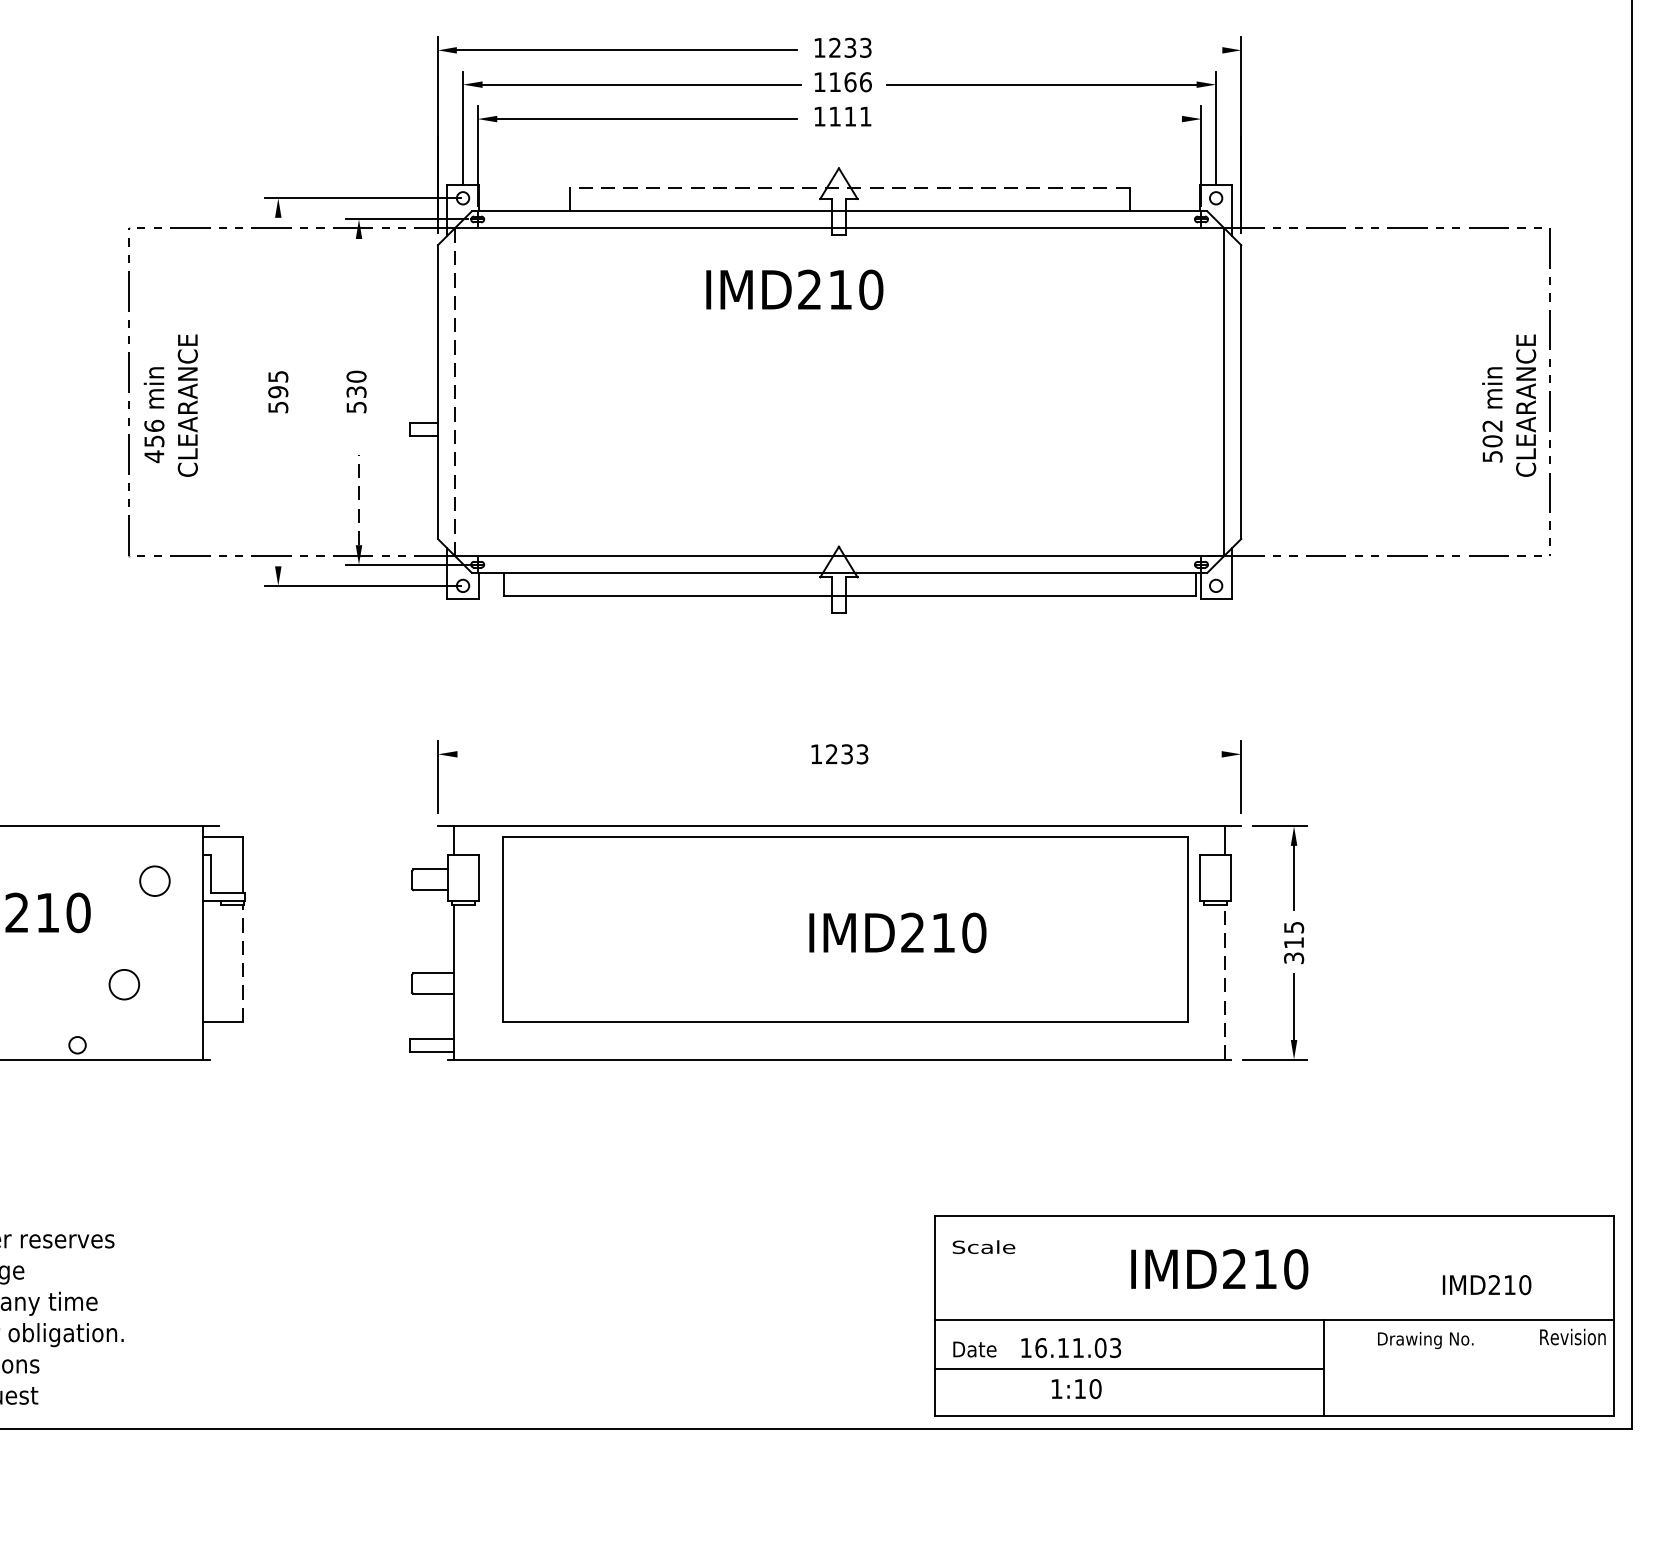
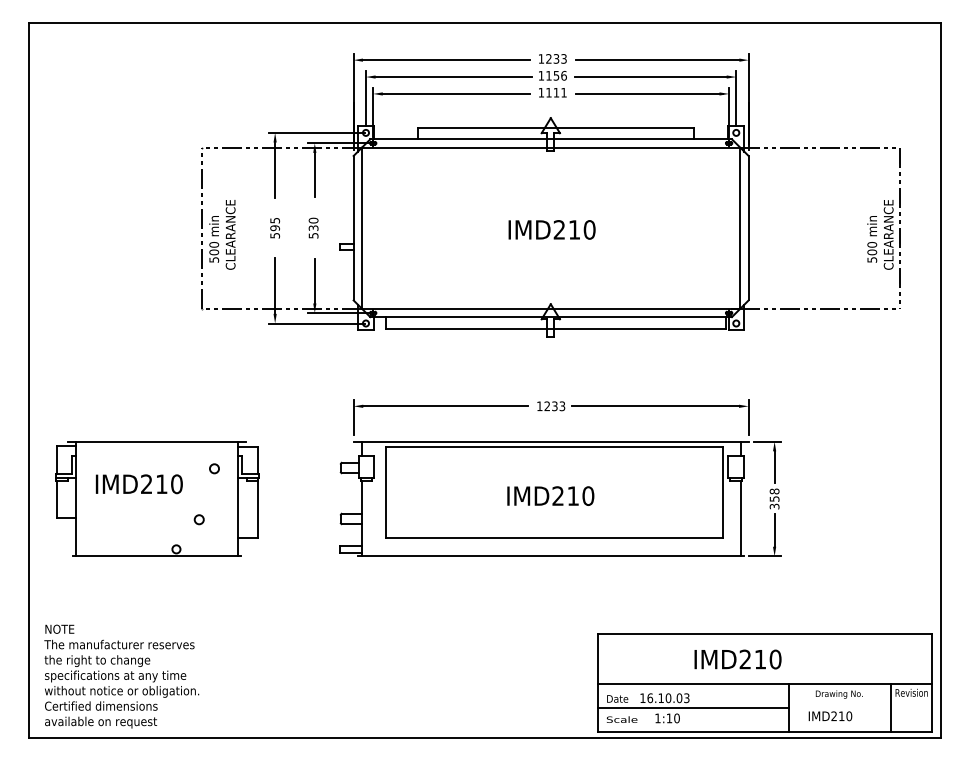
line: (1055, 51) -> (657, 60), added
text: (850, 81) -> (556, 75), 1166 -> 1156
line: (1039, 118) -> (649, 93), added
line: (850, 187) -> (556, 127), dashed -> solid
line: (279, 274) -> (275, 170), added
line: (358, 282) -> (314, 174), added
text: (793, 288) -> (551, 229), moved
line: (453, 392) -> (361, 228), dashed -> solid
text: (1493, 425) -> (872, 244), 502 -> 500
text: (154, 441) -> (214, 252), 456 -> 500
line: (358, 498) -> (314, 280), dashed -> solid
line: (279, 508) -> (275, 285), added
line: (624, 754) -> (445, 406), added
line: (1051, 754) -> (655, 406), added
circle: (154, 880) -> (214, 468), size x0.62
text: (897, 931) -> (550, 495), moved
text: (1293, 933) -> (774, 494), 315 -> 358
line: (242, 964) -> (257, 509), dashed -> solid
line: (1224, 982) -> (740, 518), dashed -> solid
circle: (122, 984) -> (198, 519), size x0.62
text: (982, 1246) -> (621, 719), moved
text: (1487, 1285) -> (830, 716), moved
text: (1078, 1348) -> (668, 698), 16.11.03 -> 16.10.03
line: (1531, 1366) -> (891, 707), added

